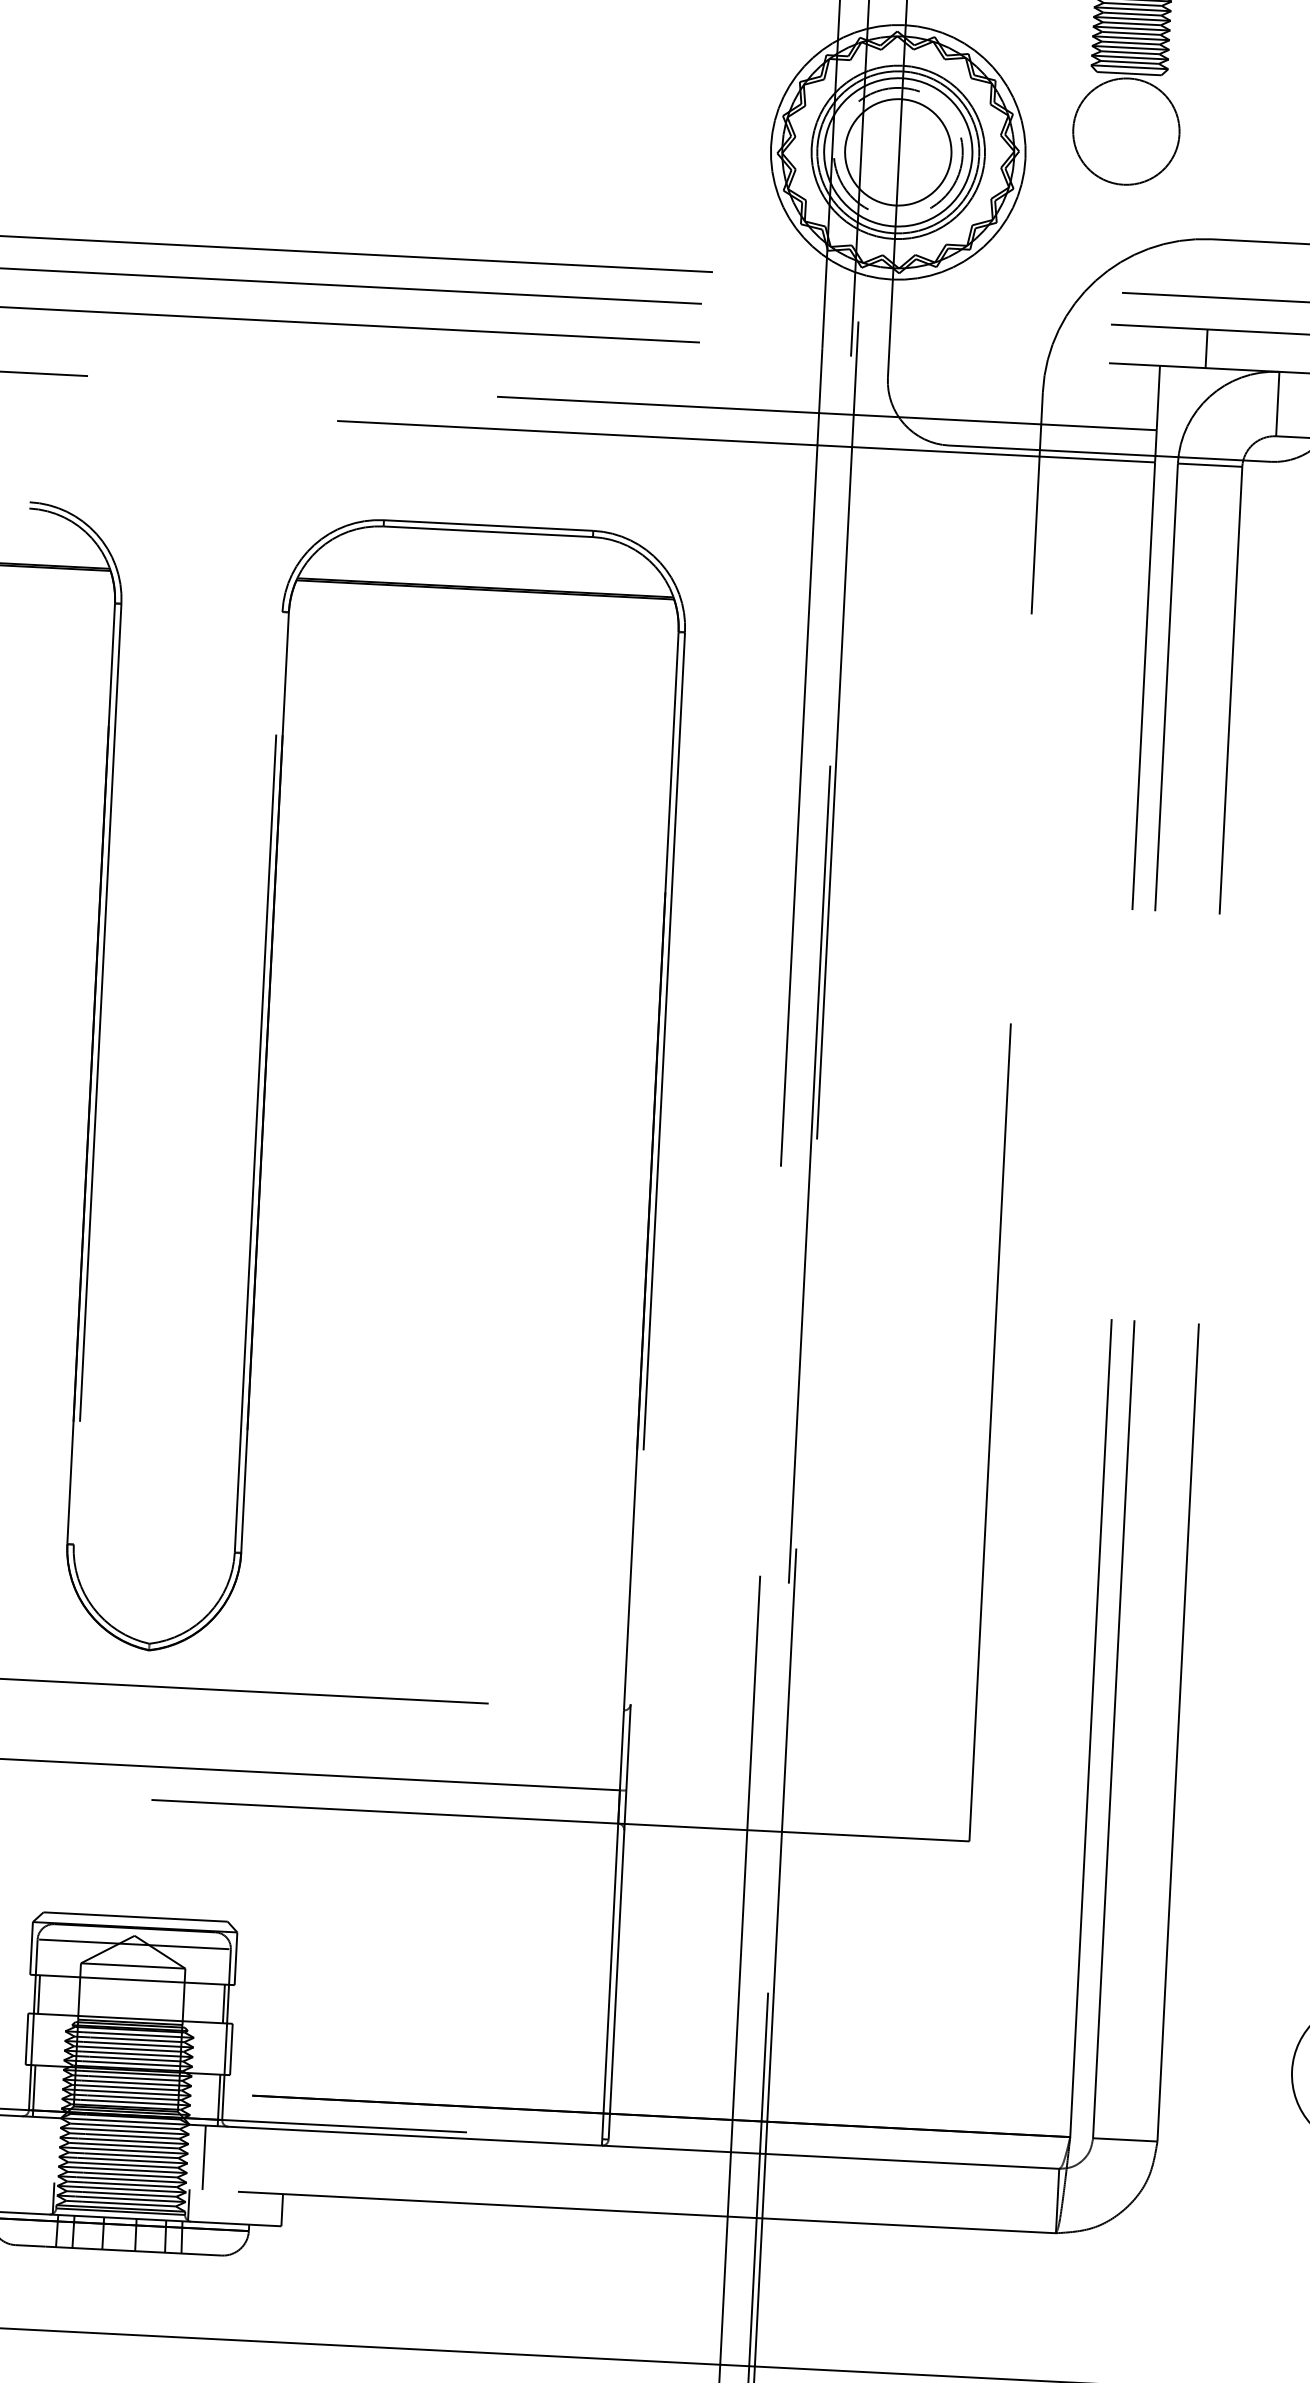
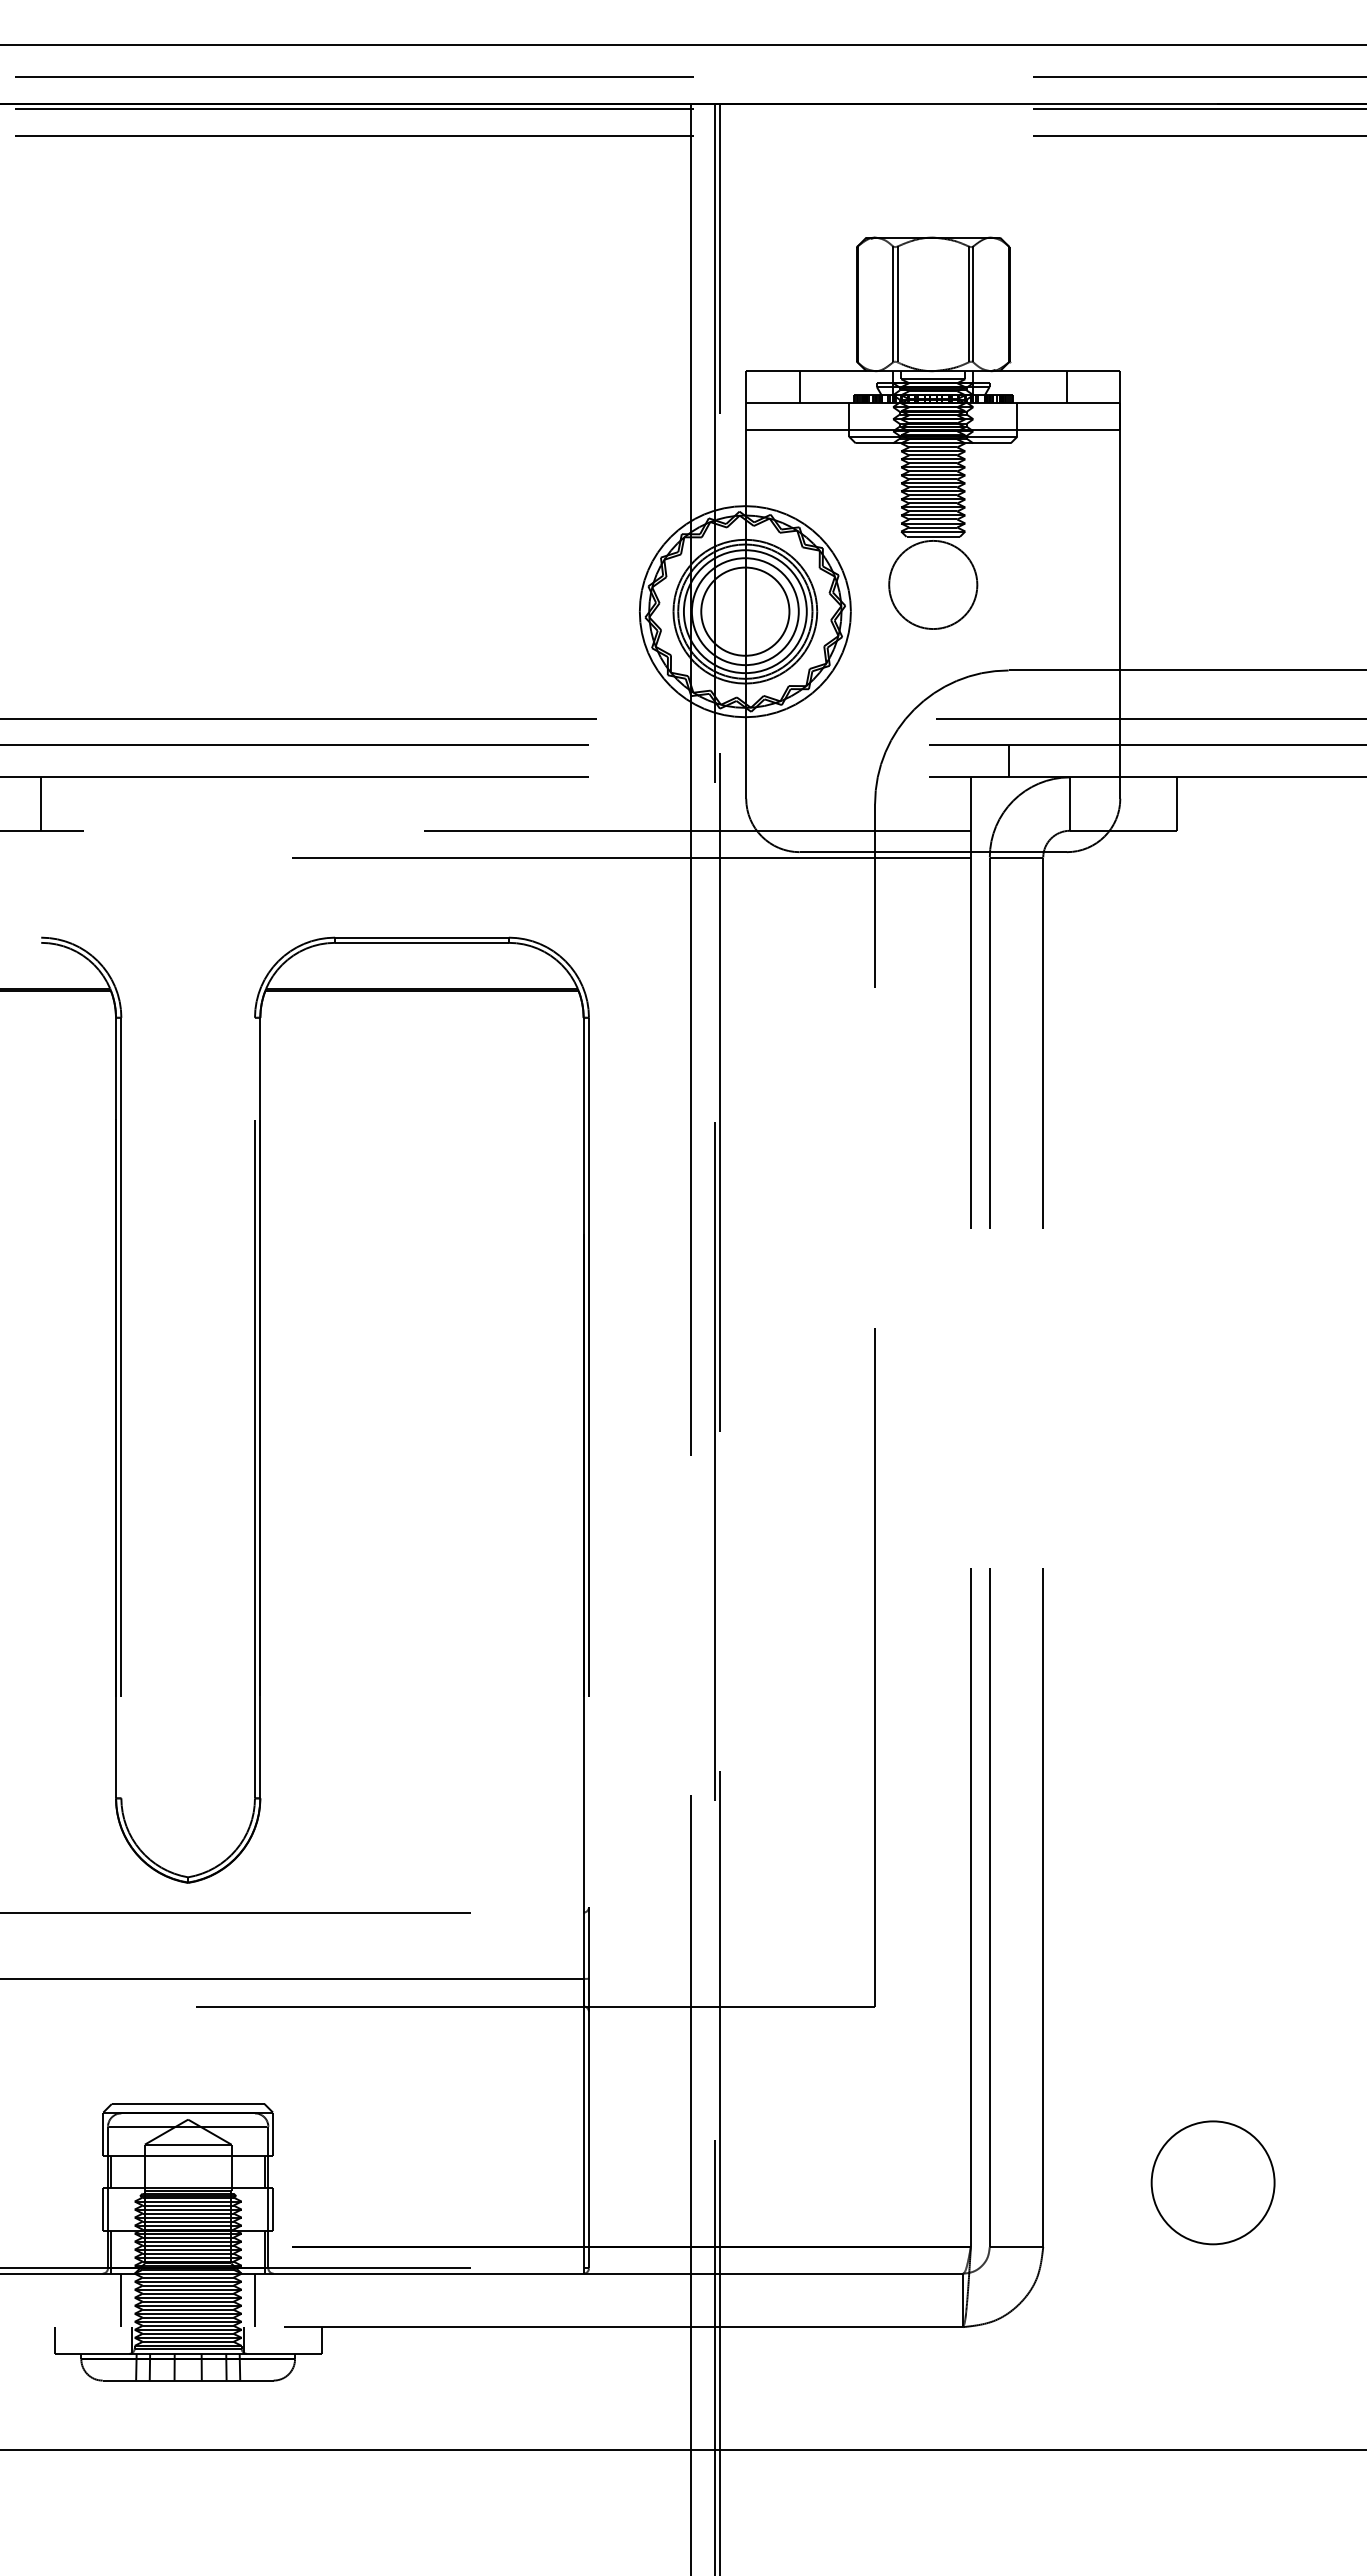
circle: (897, 152) -> (744, 611), dashed -> solid
line: (38, 340) -> (41, 803), added
line: (43, 2149) -> (121, 2300), added

